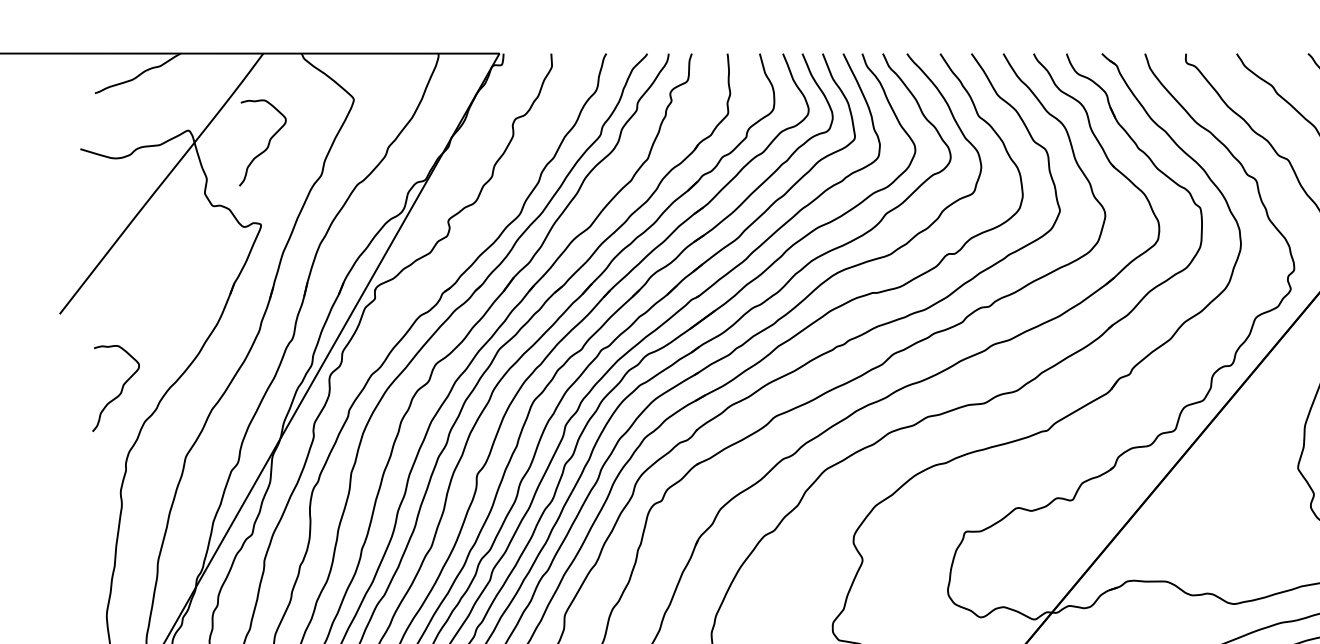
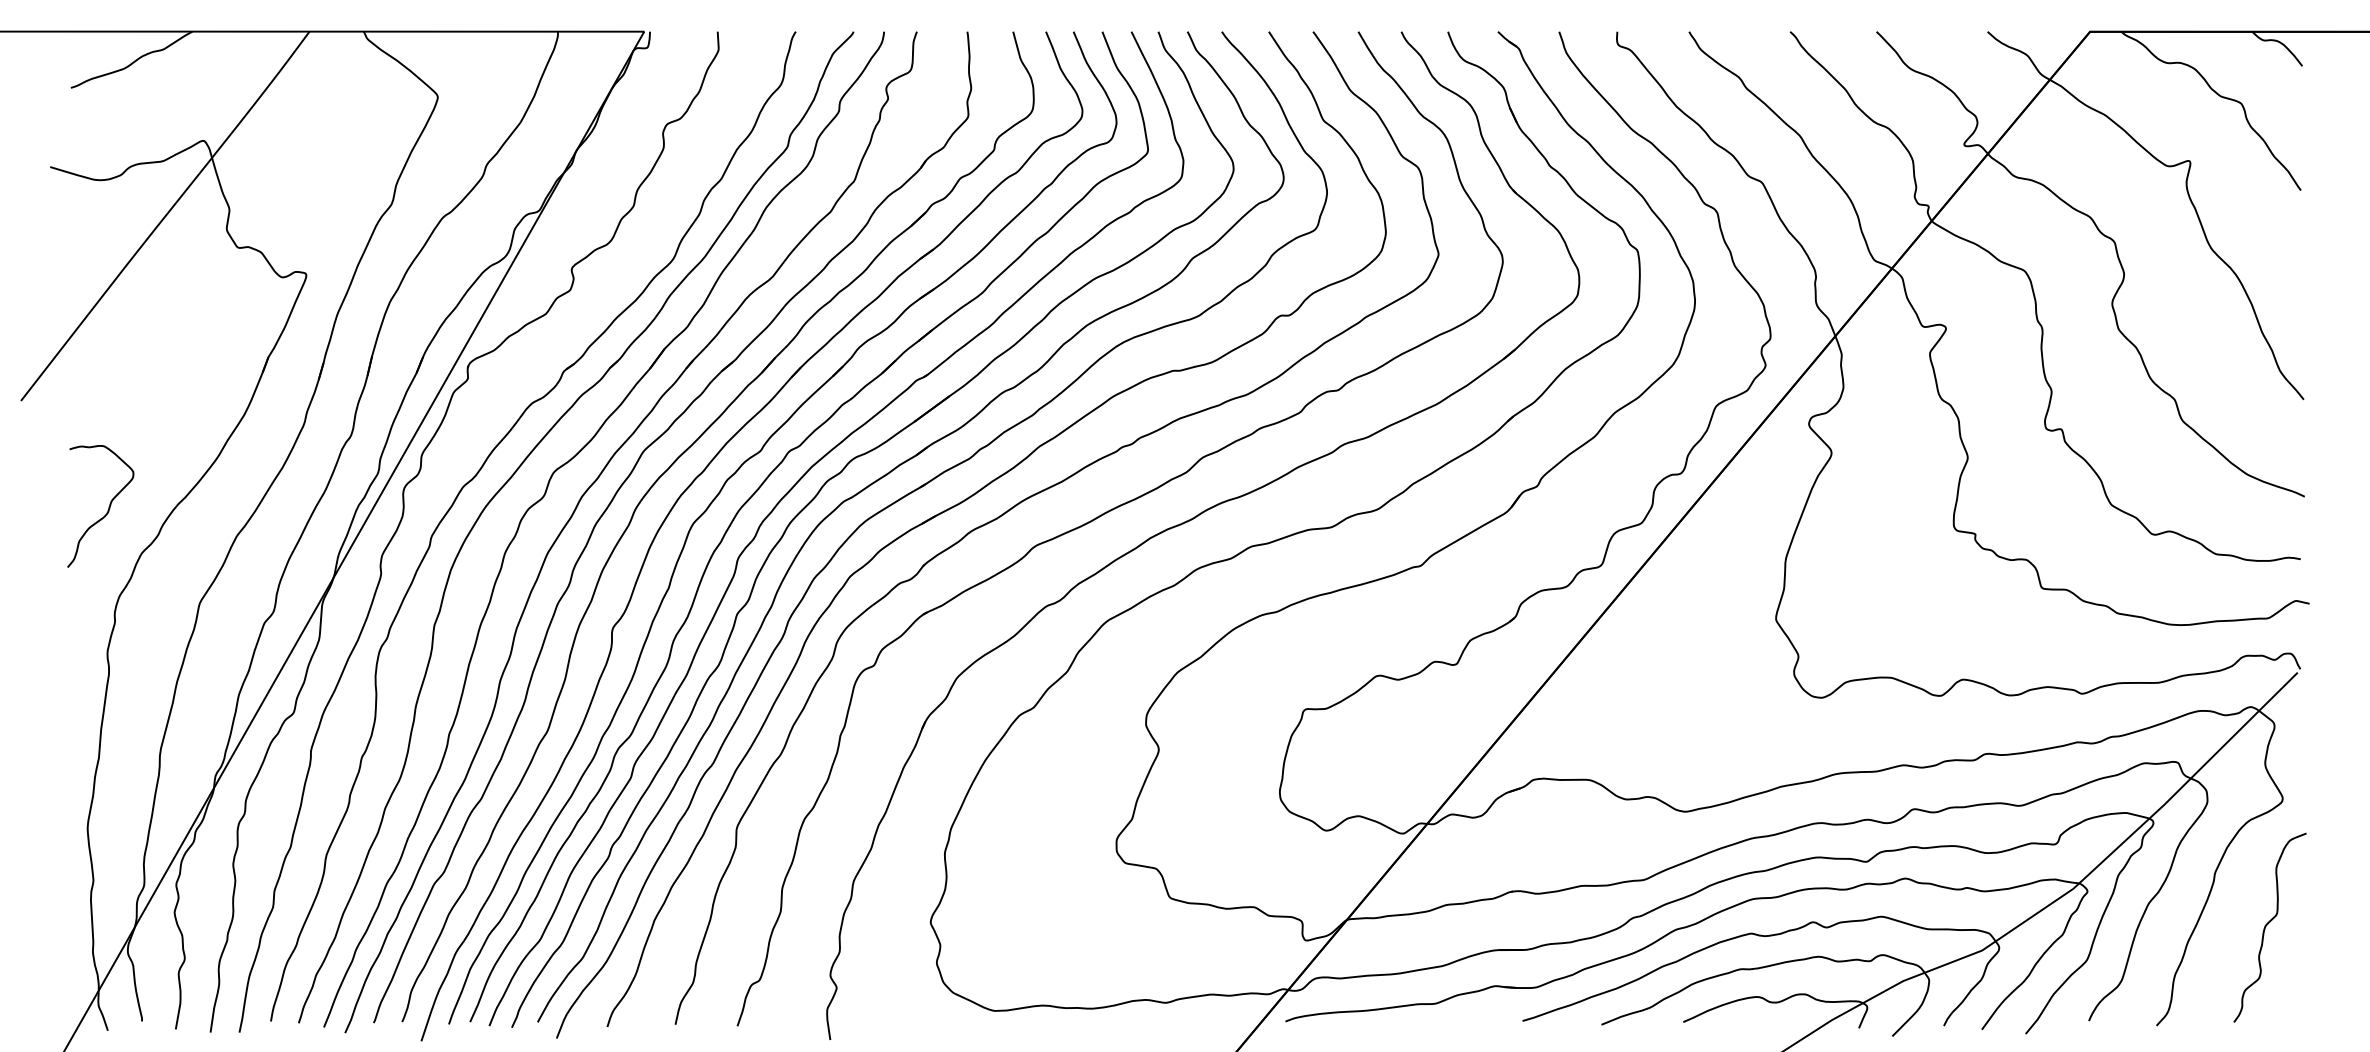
curve: (268, 143) -> (316, 159), removed

